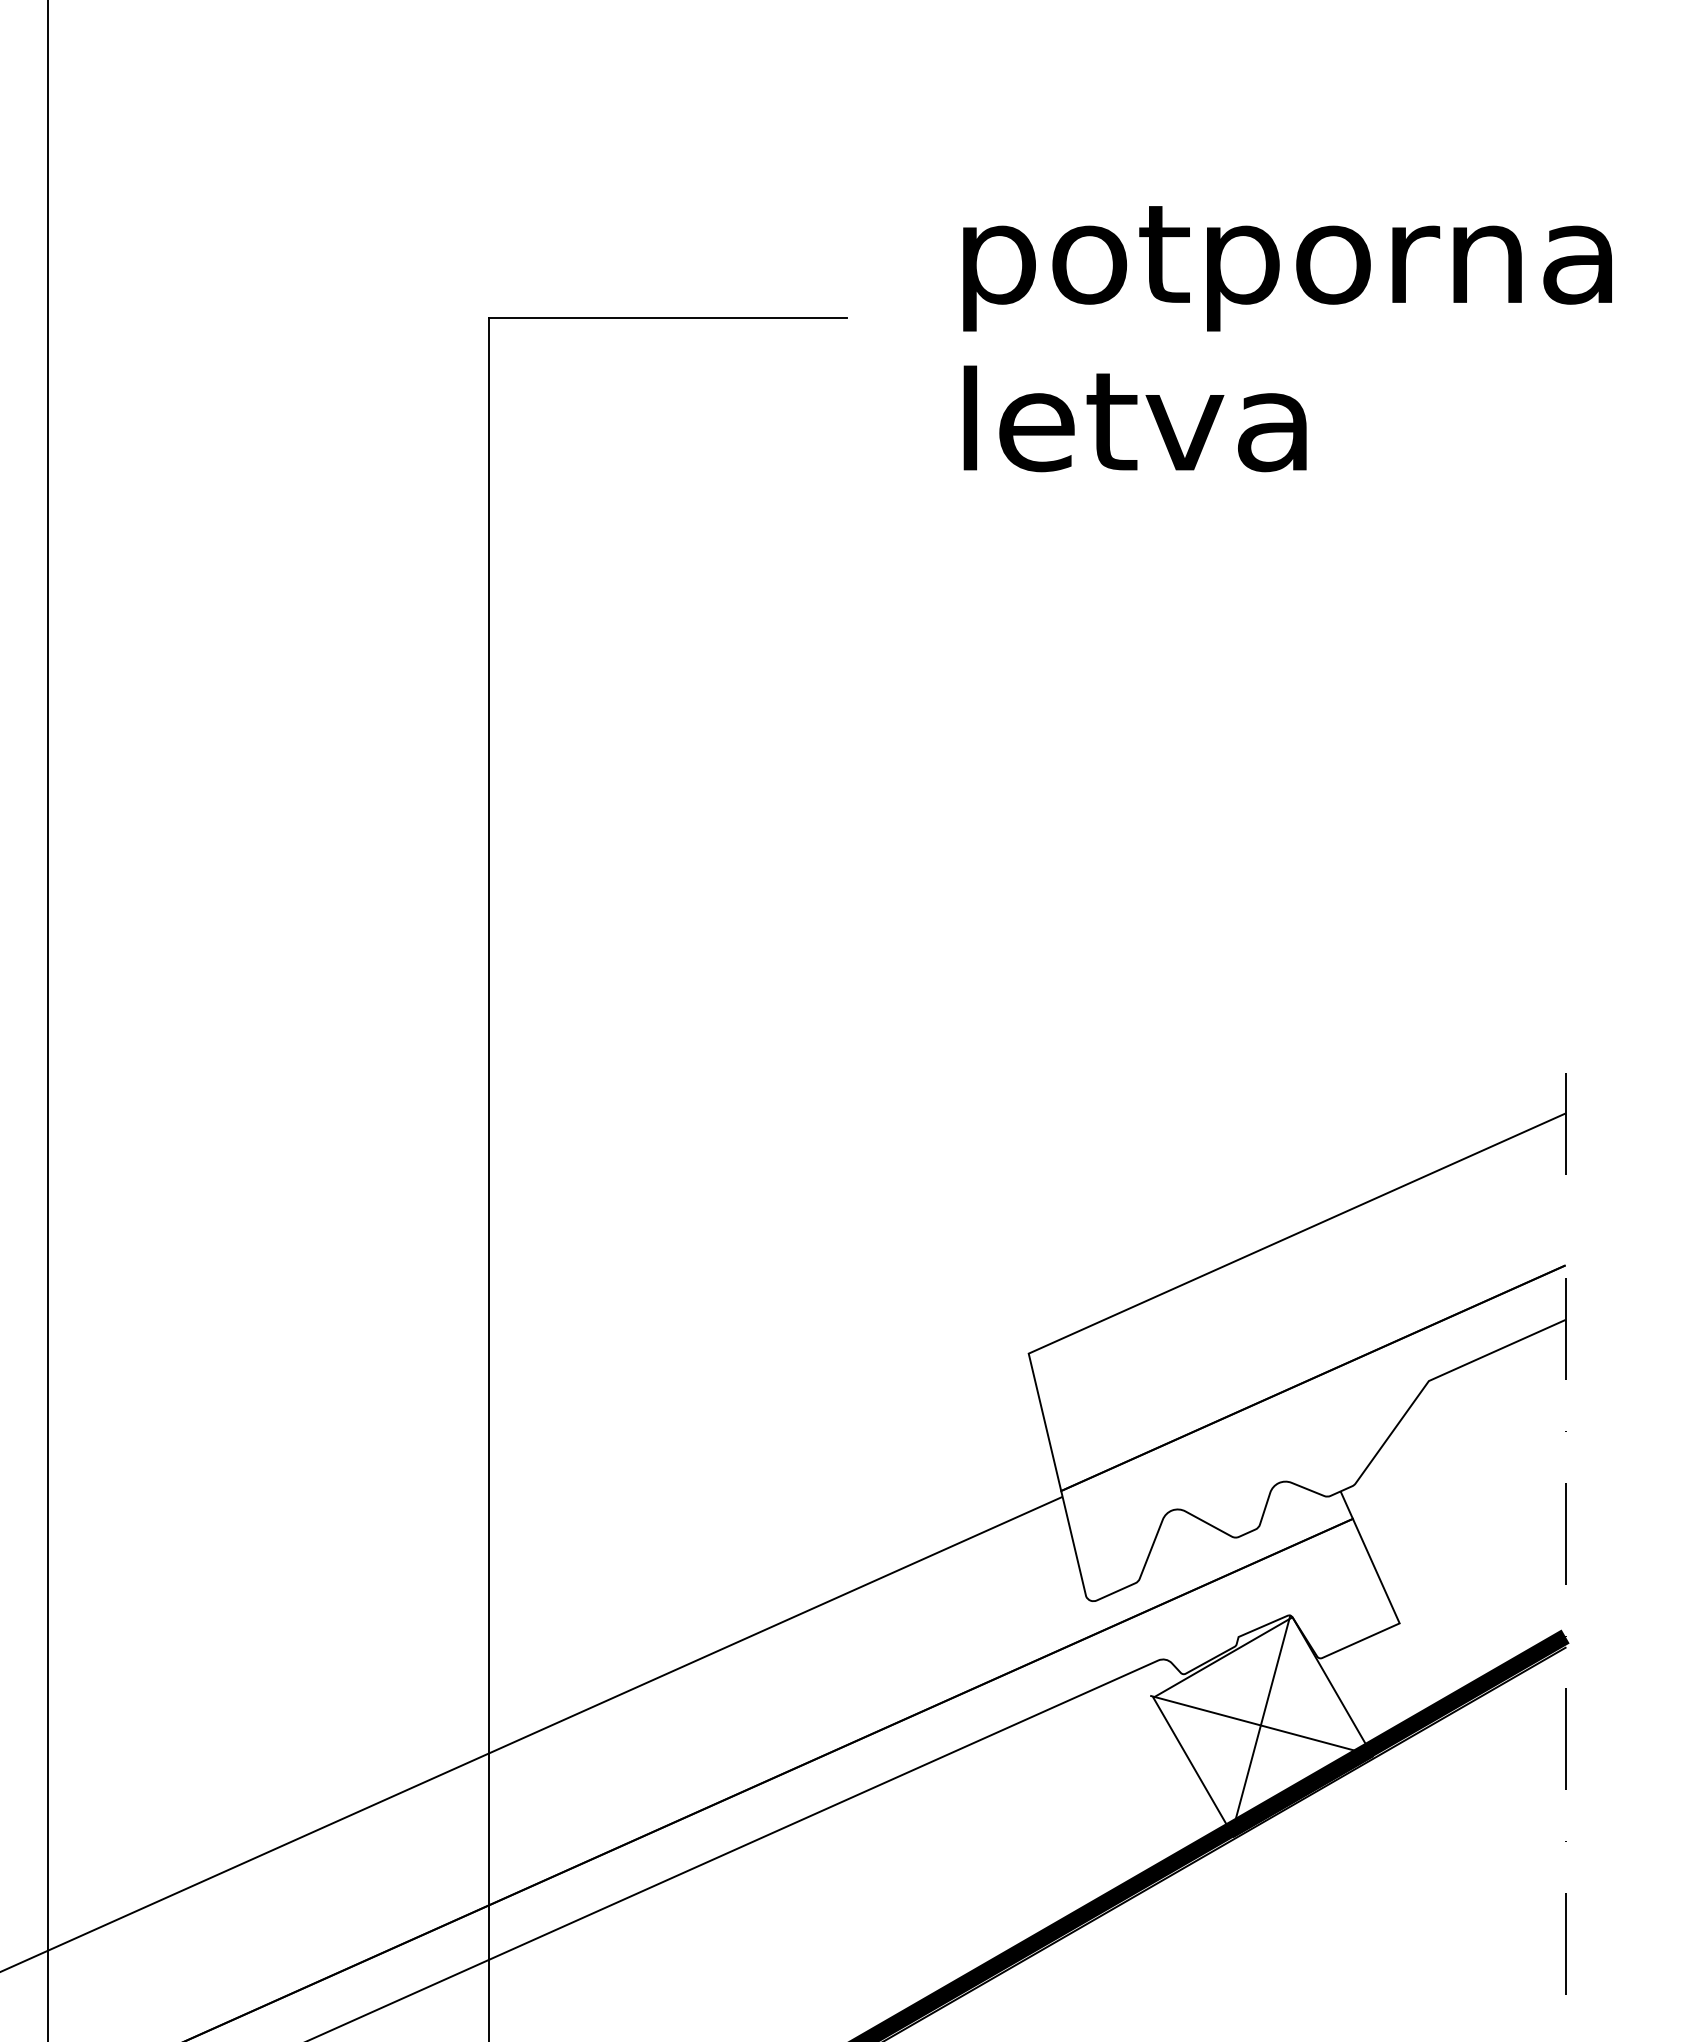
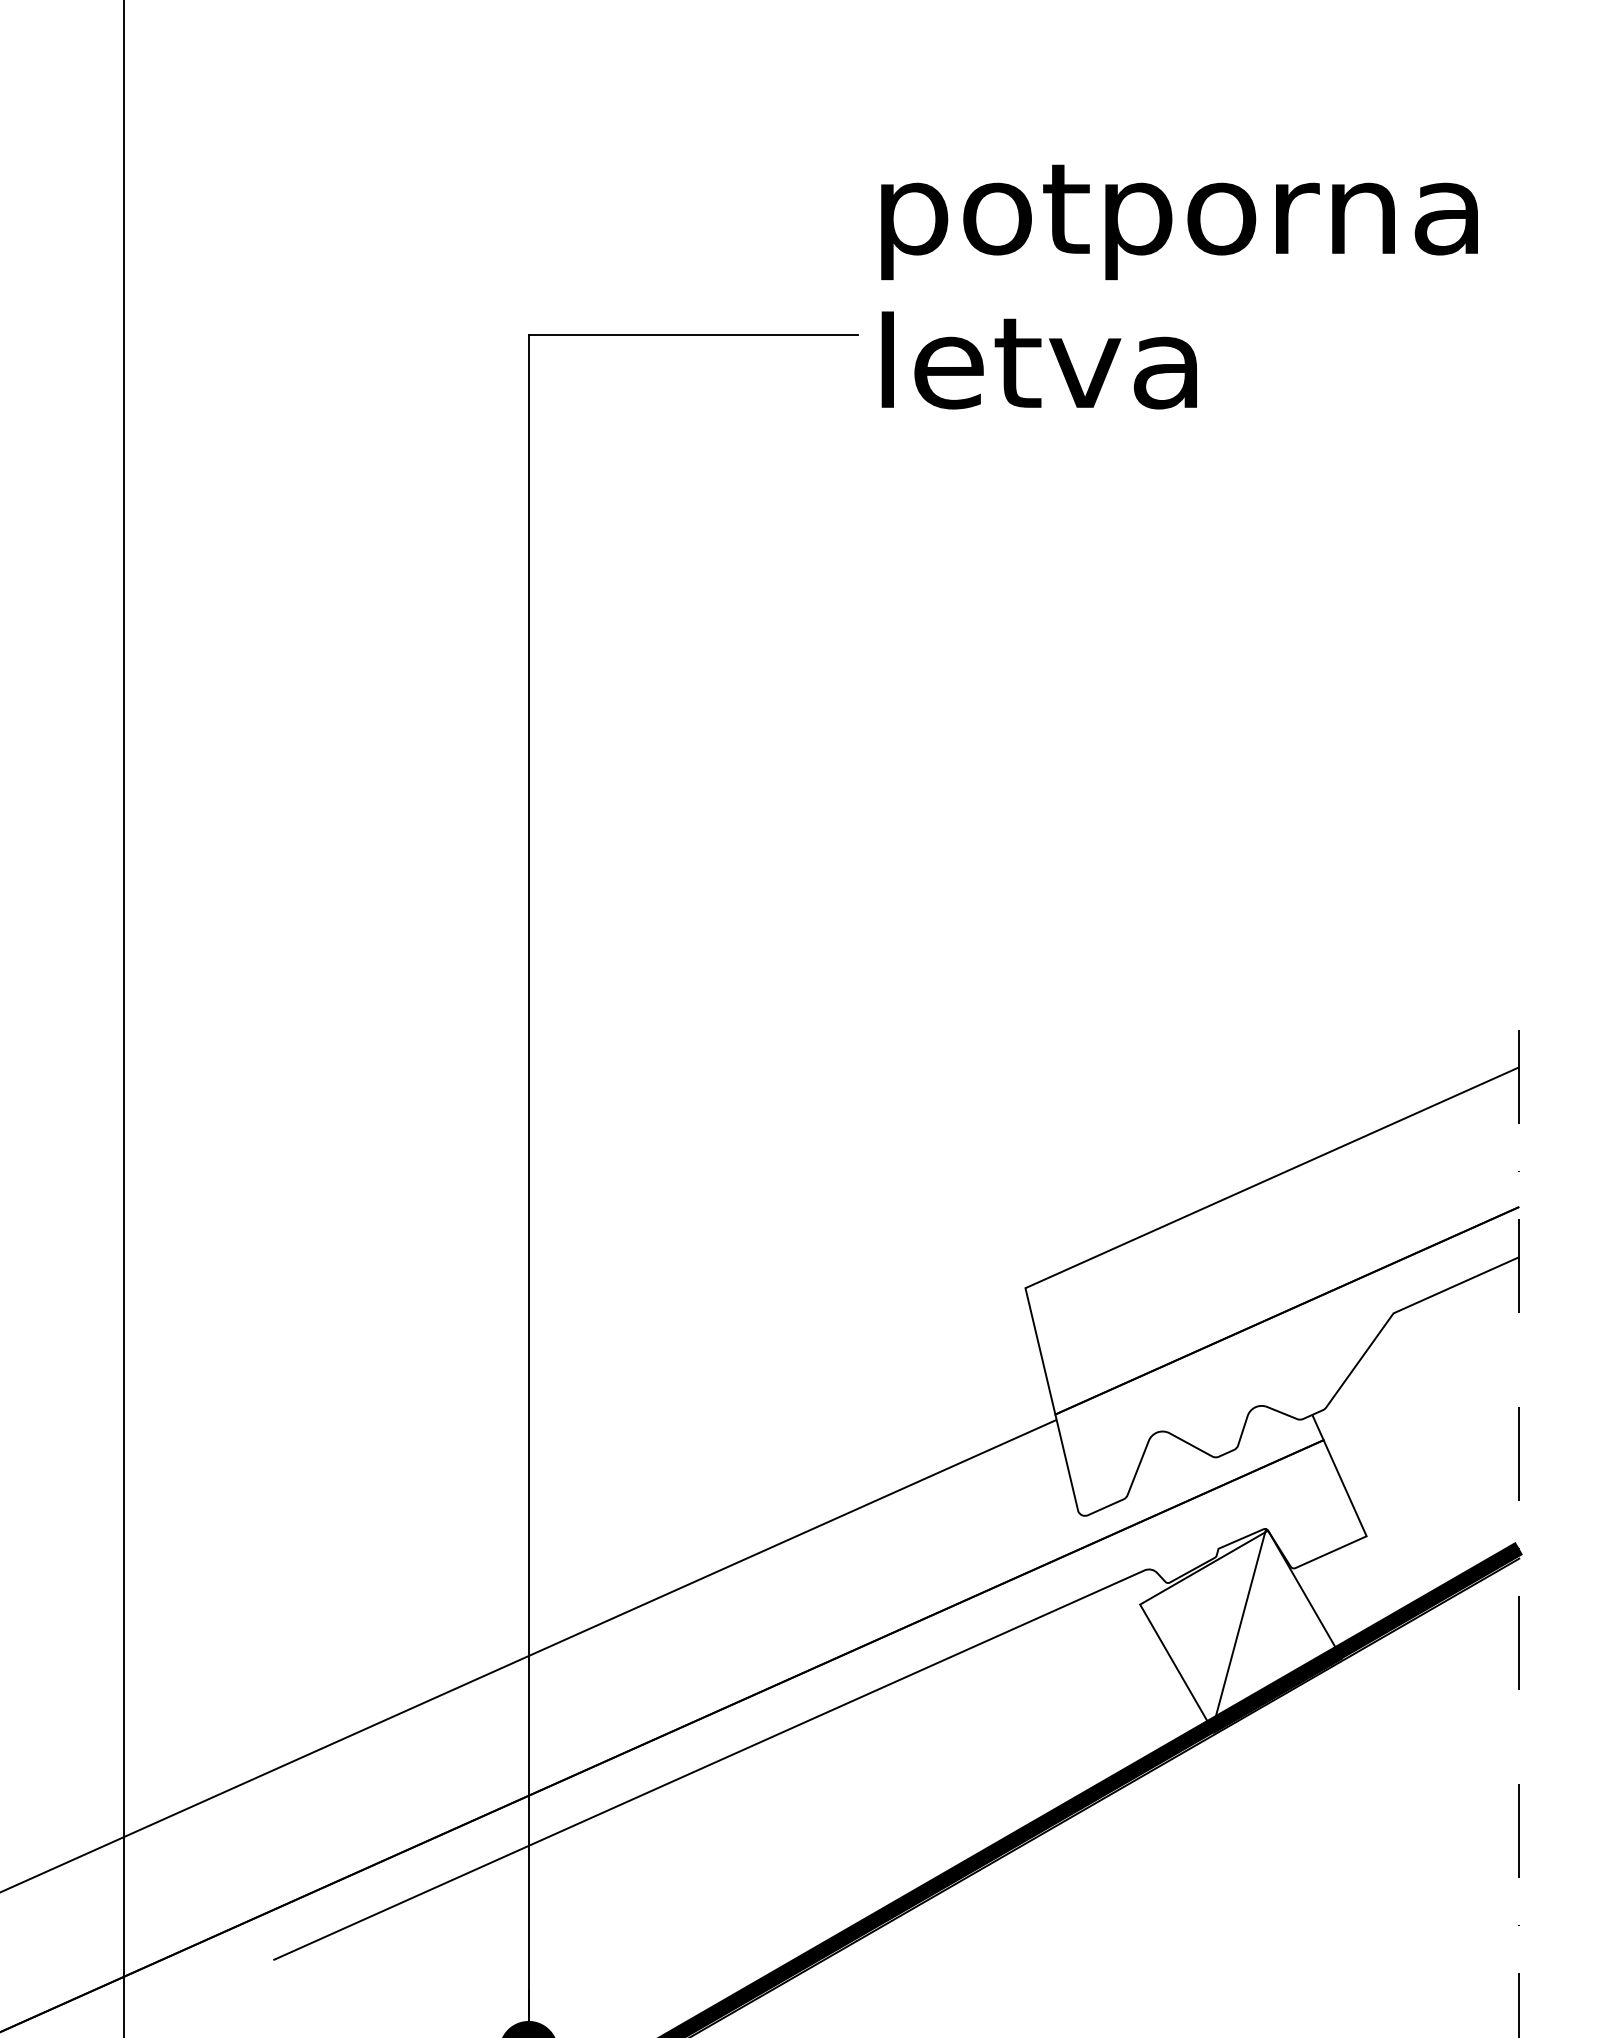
text: (1287, 338) -> (1179, 286), moved
line: (1260, 1725) -> (1238, 1630), removed

